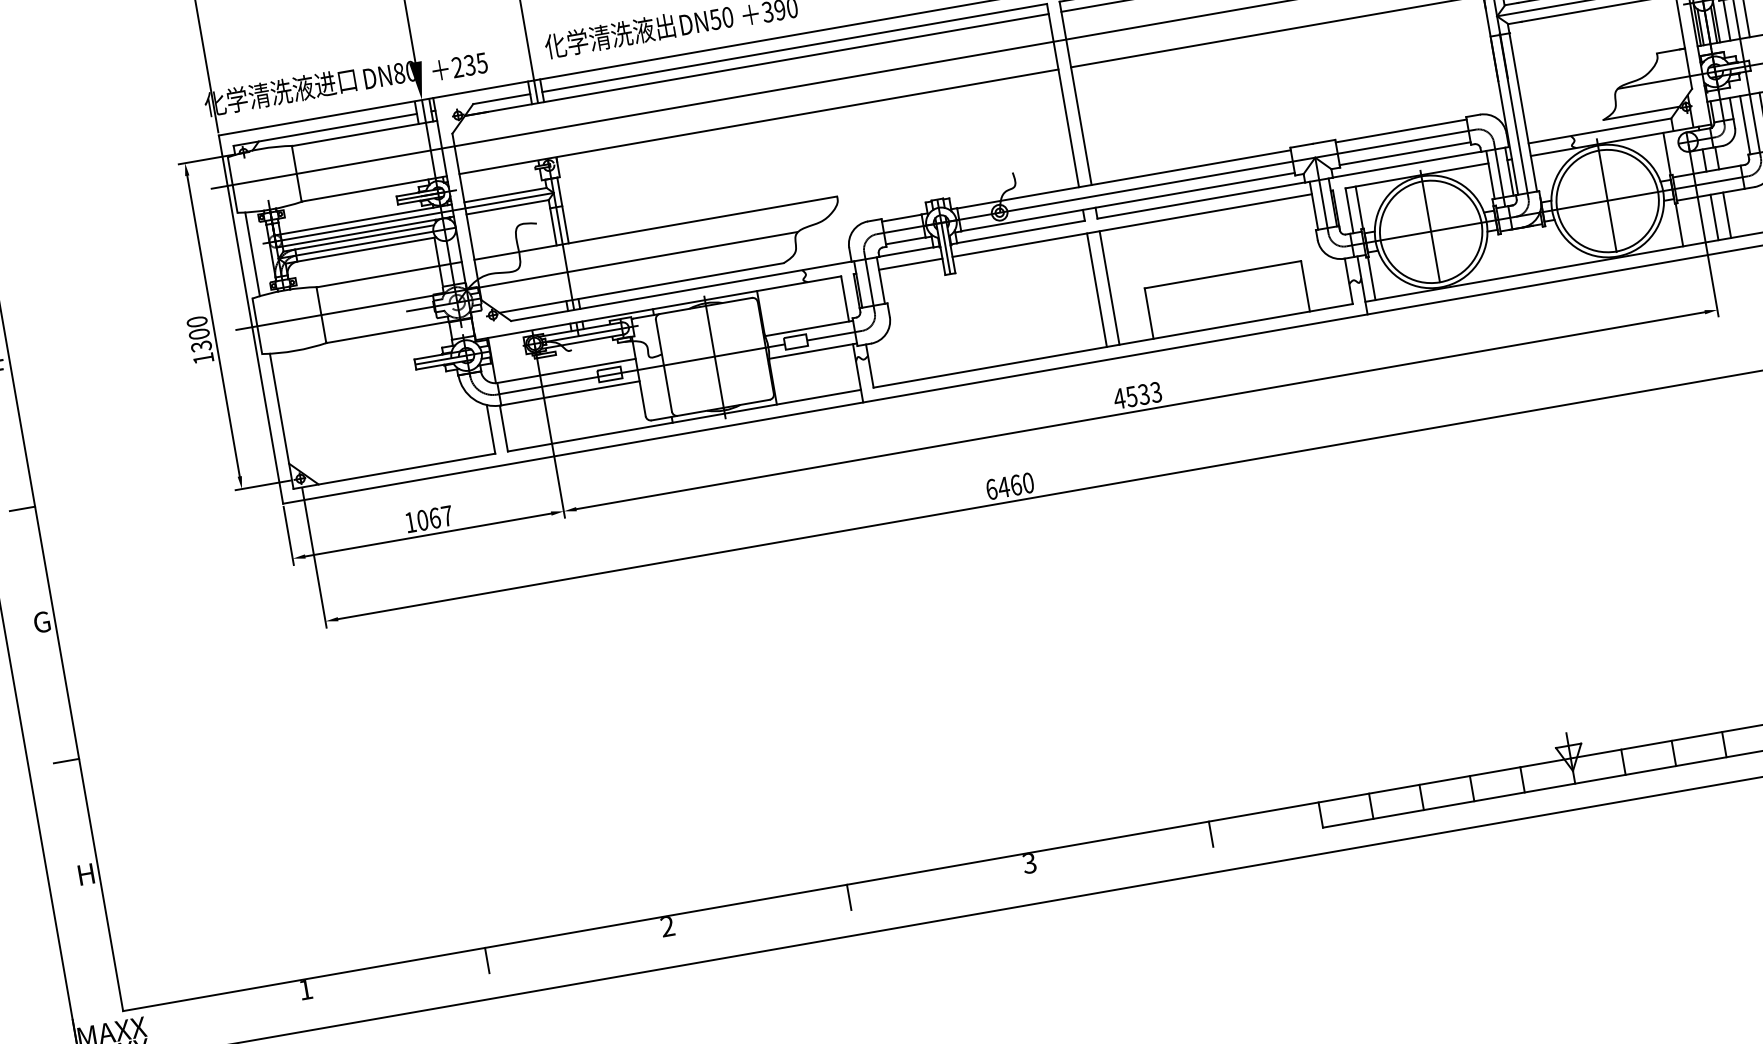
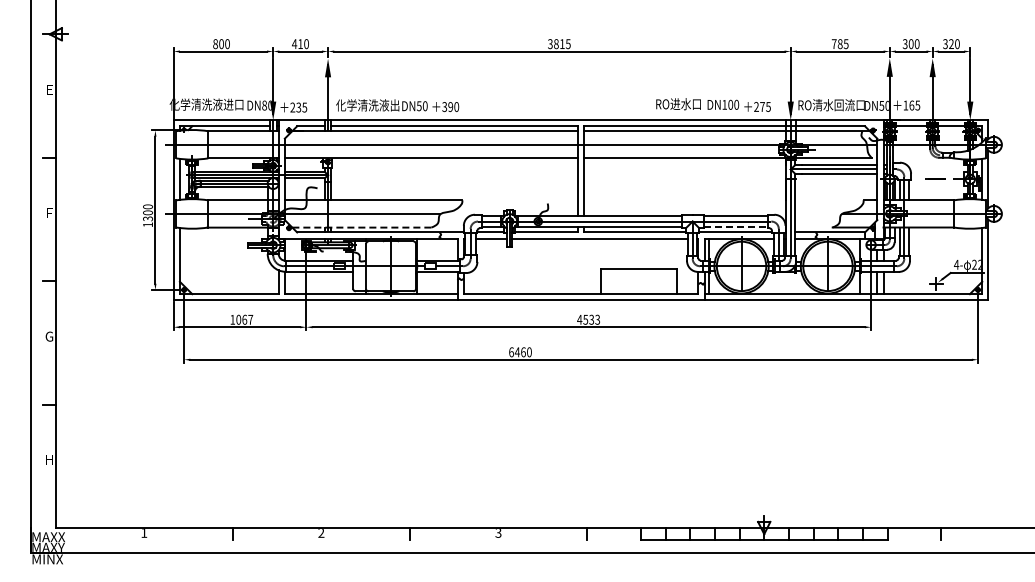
line: (1406, 154) -> (736, 227), solid -> dashed
line: (640, 287) -> (361, 227), solid -> dashed
line: (1110, 288) -> (584, 266), removed
line: (1098, 290) -> (578, 266), removed

